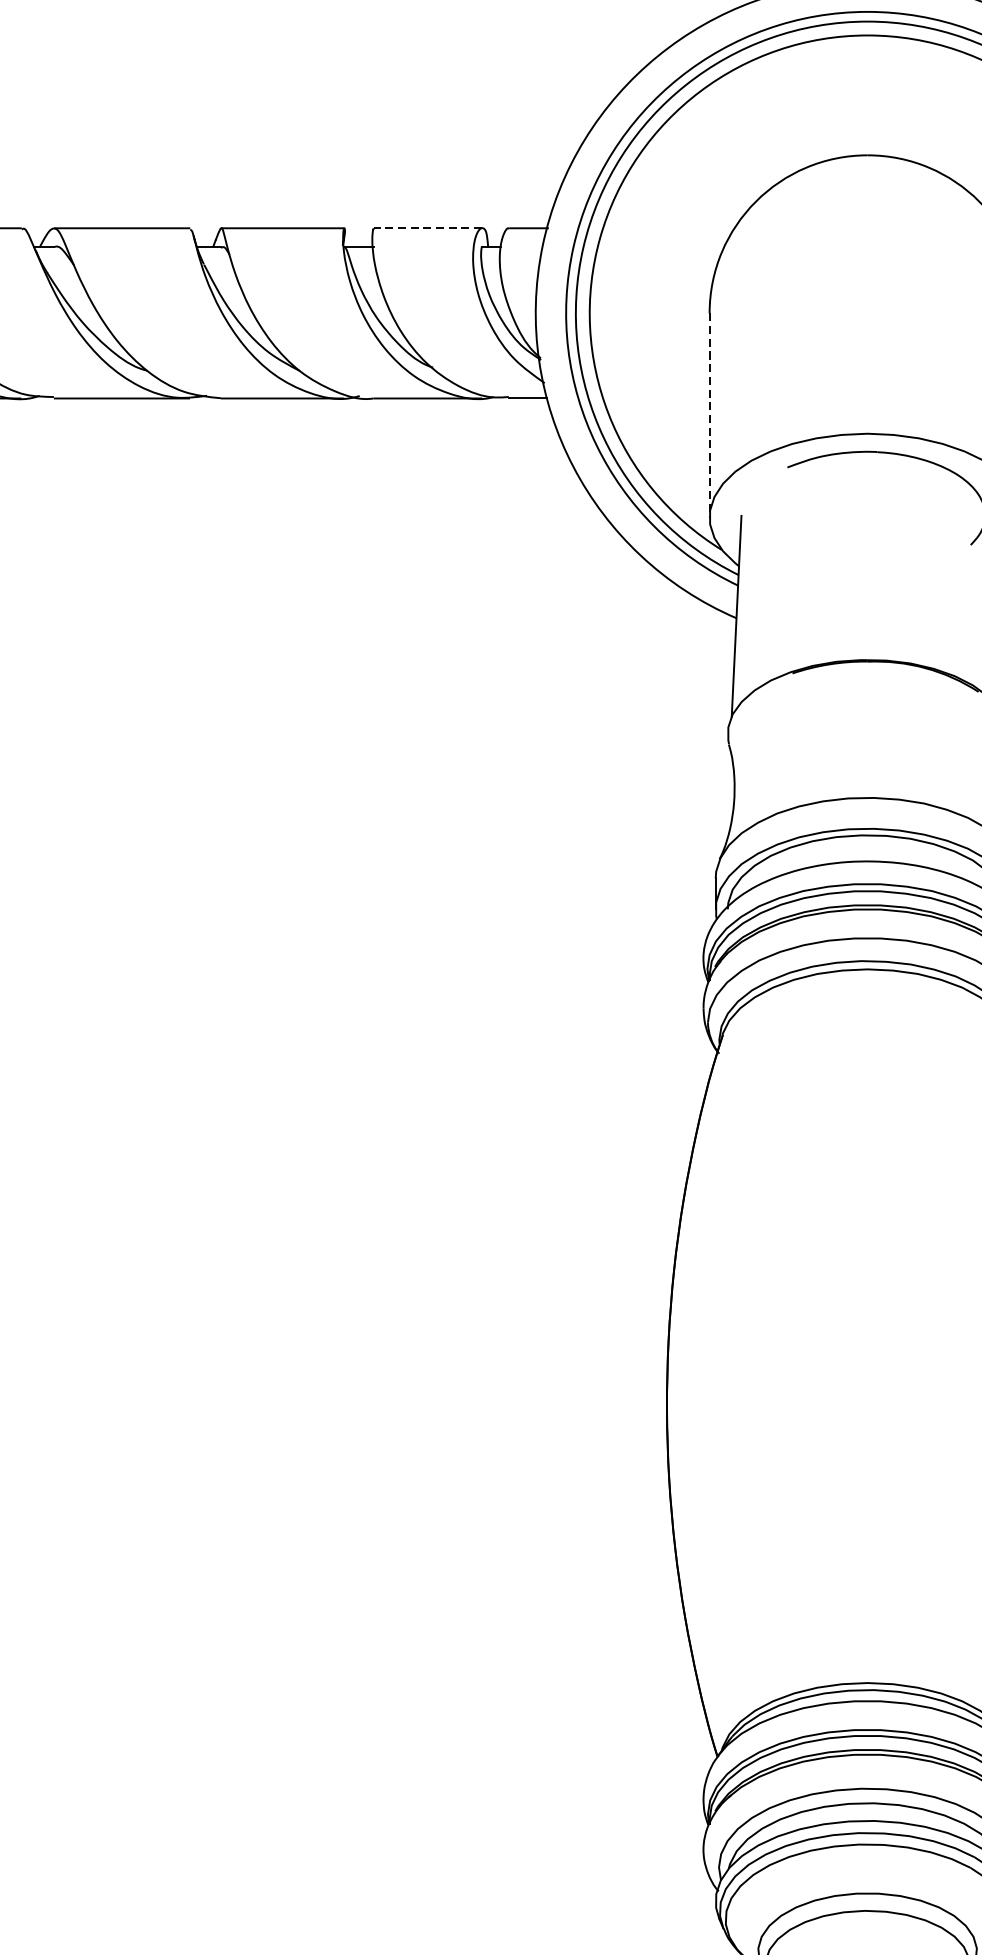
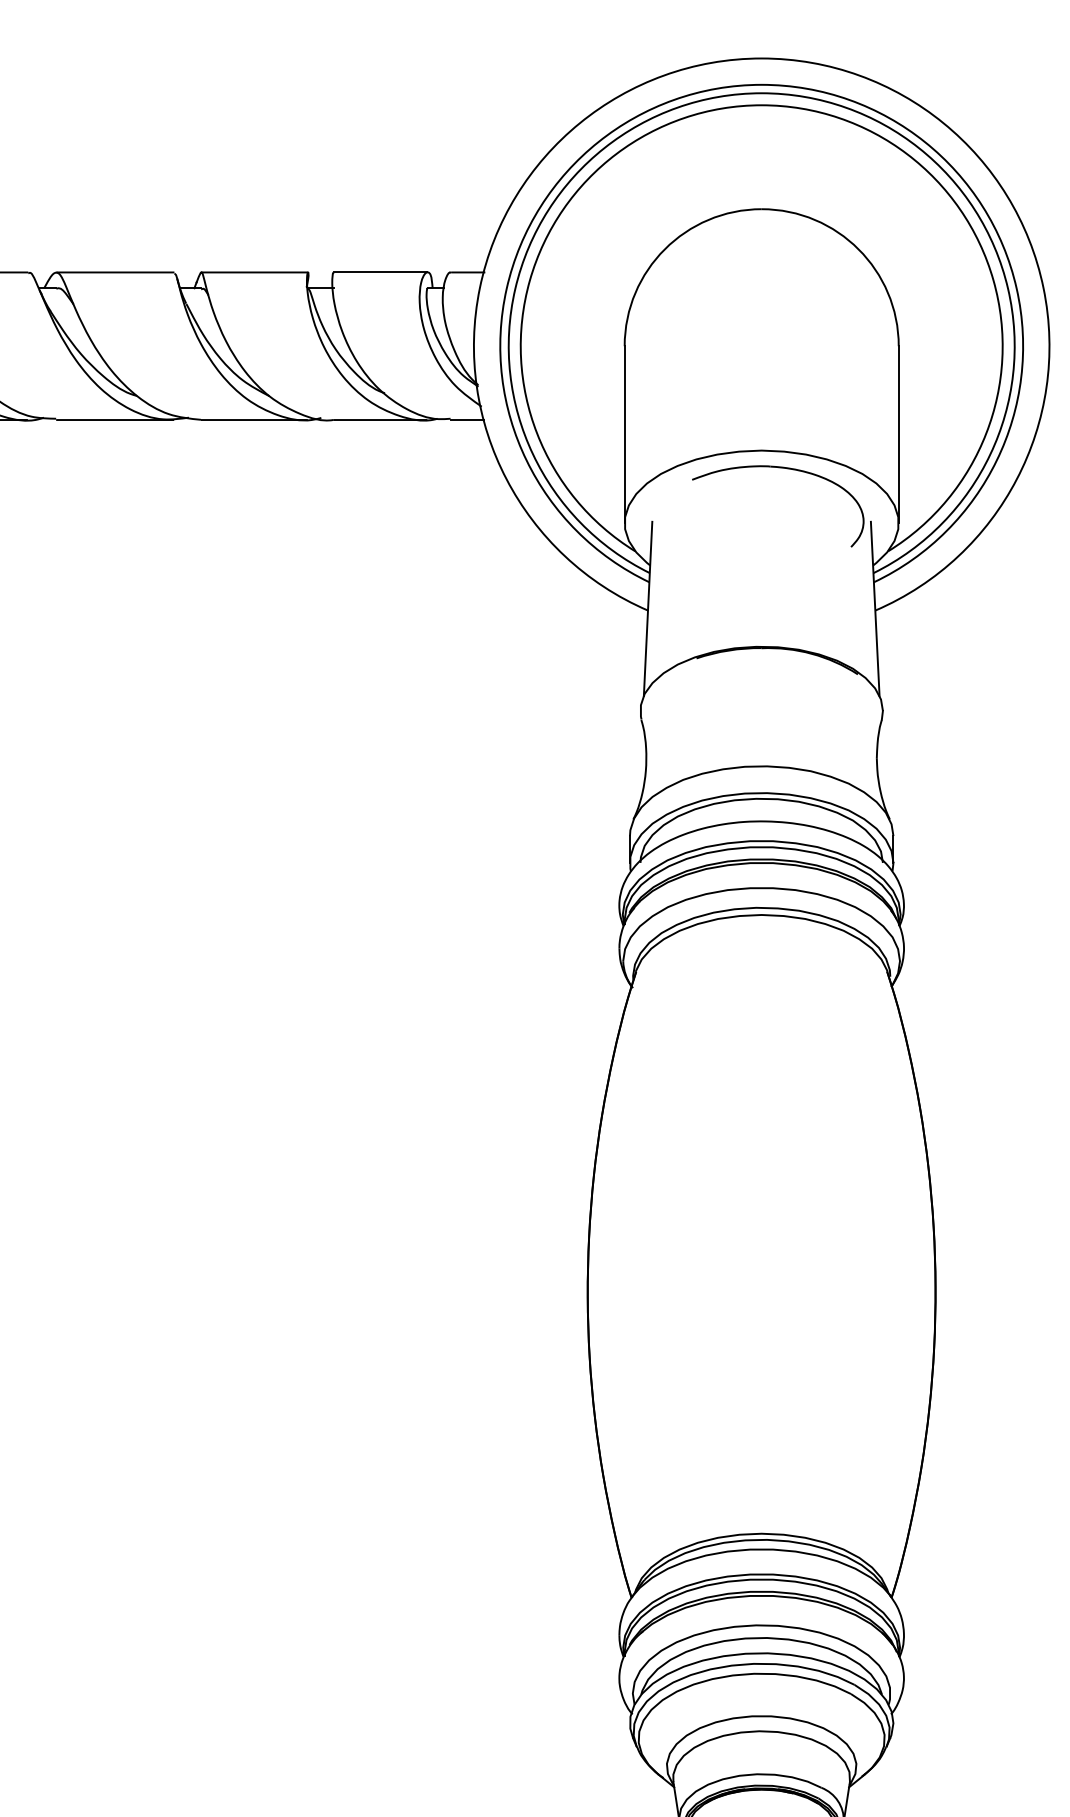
line: (427, 228) -> (380, 272), dashed -> solid
line: (709, 415) -> (624, 434), dashed -> solid

